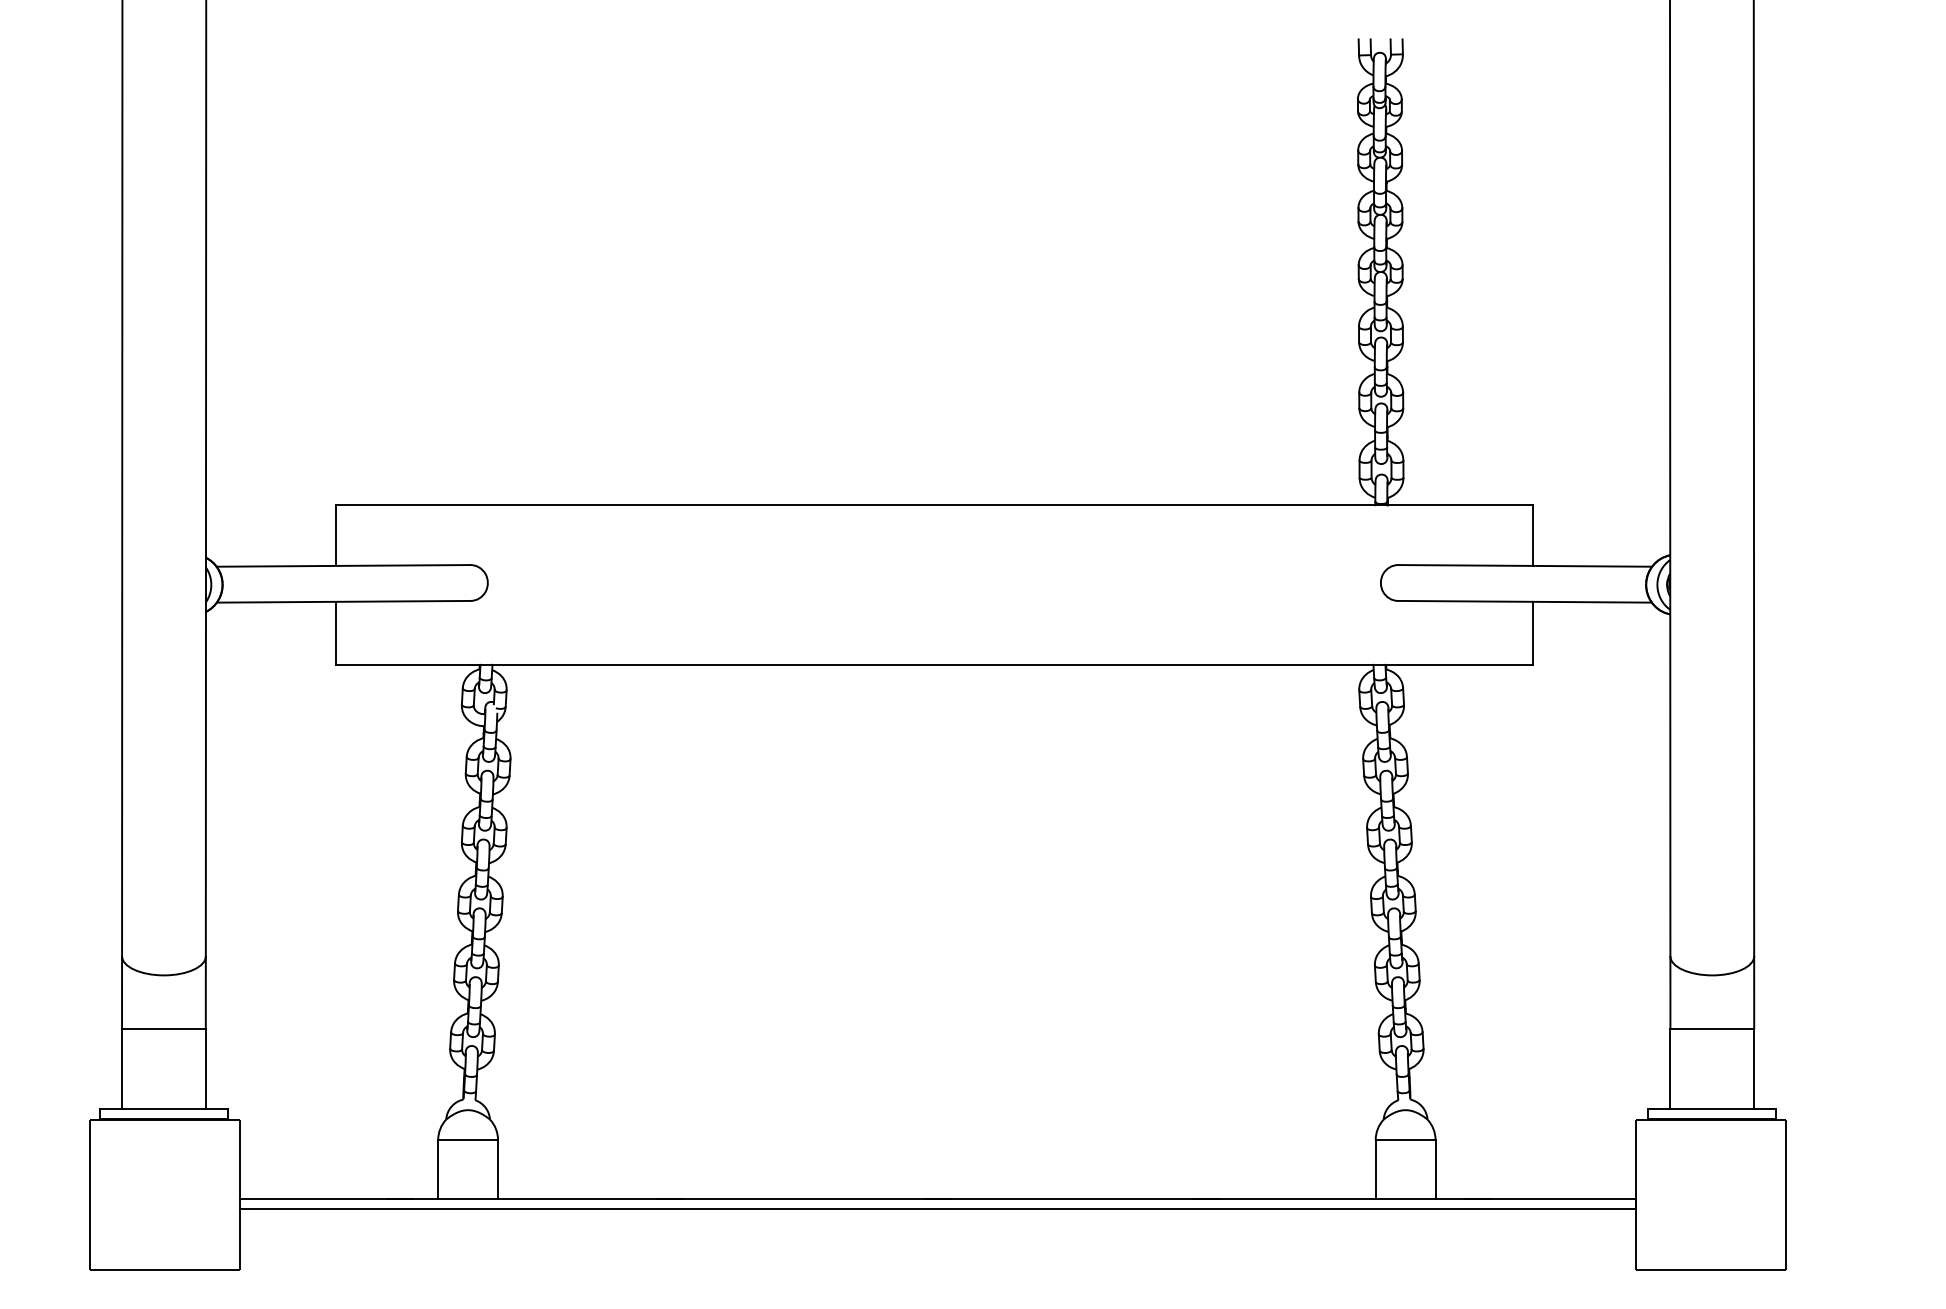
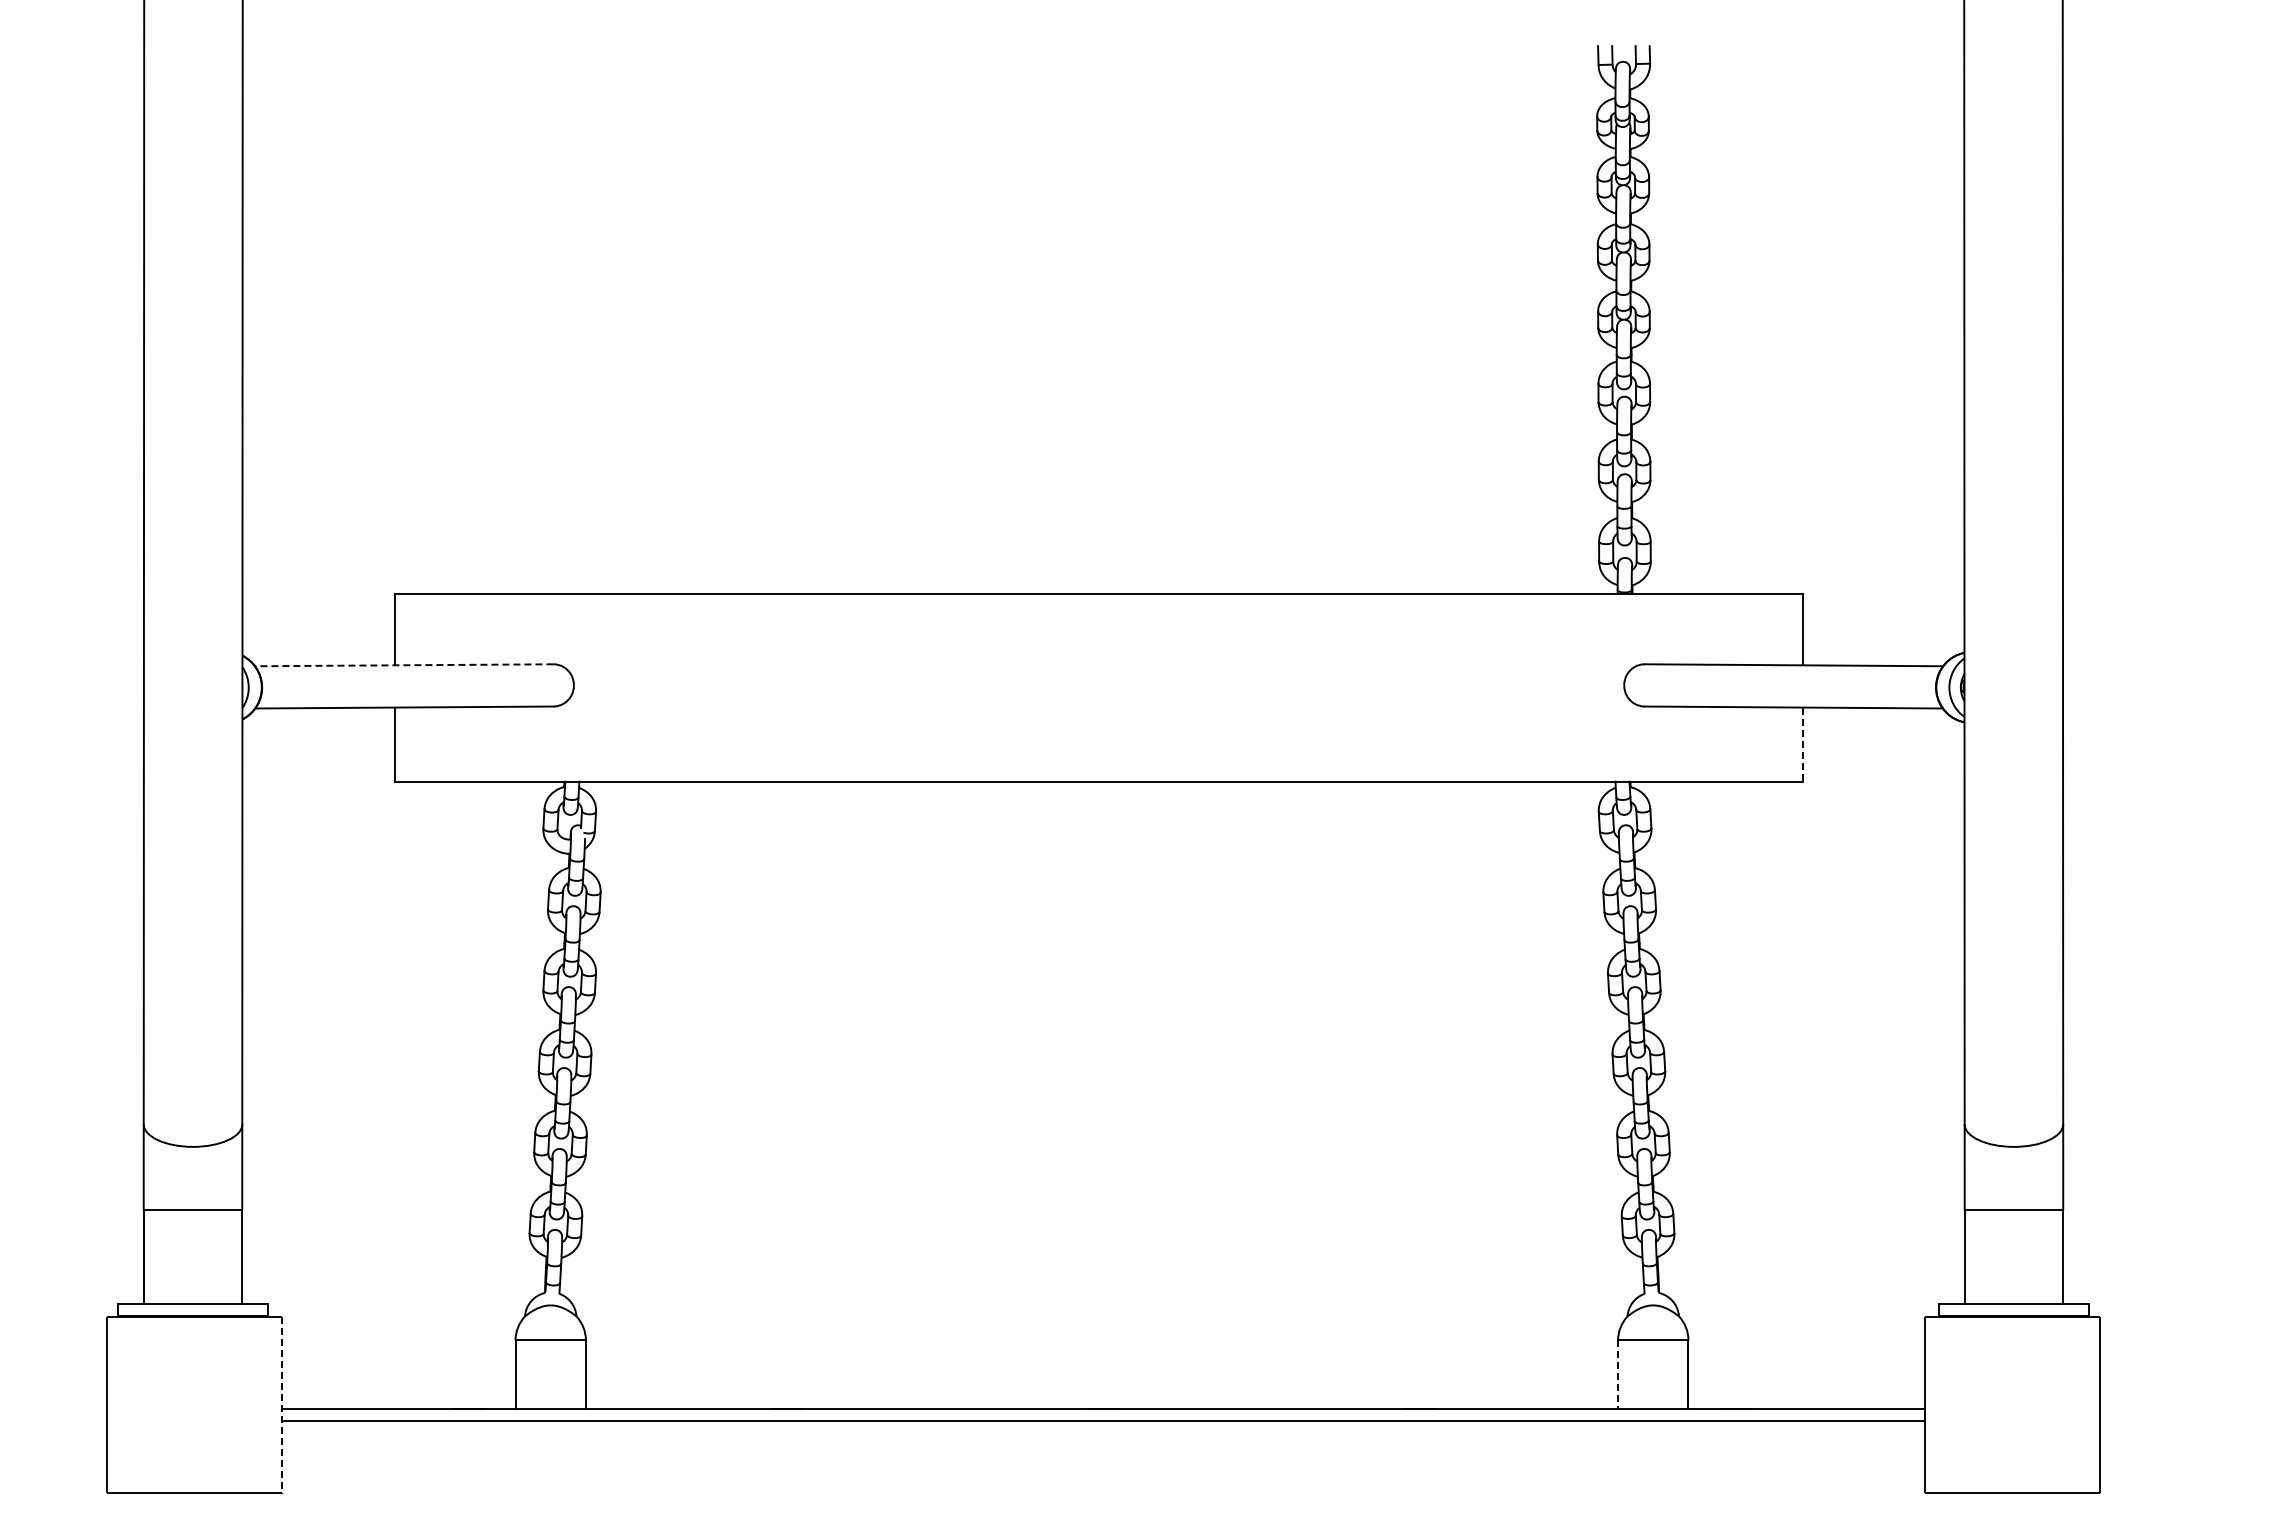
line: (342, 566) -> (403, 665), solid -> dashed
line: (1532, 634) -> (1802, 745), solid -> dashed
line: (1376, 1169) -> (1618, 1375), solid -> dashed
line: (240, 1195) -> (282, 1405), solid -> dashed

